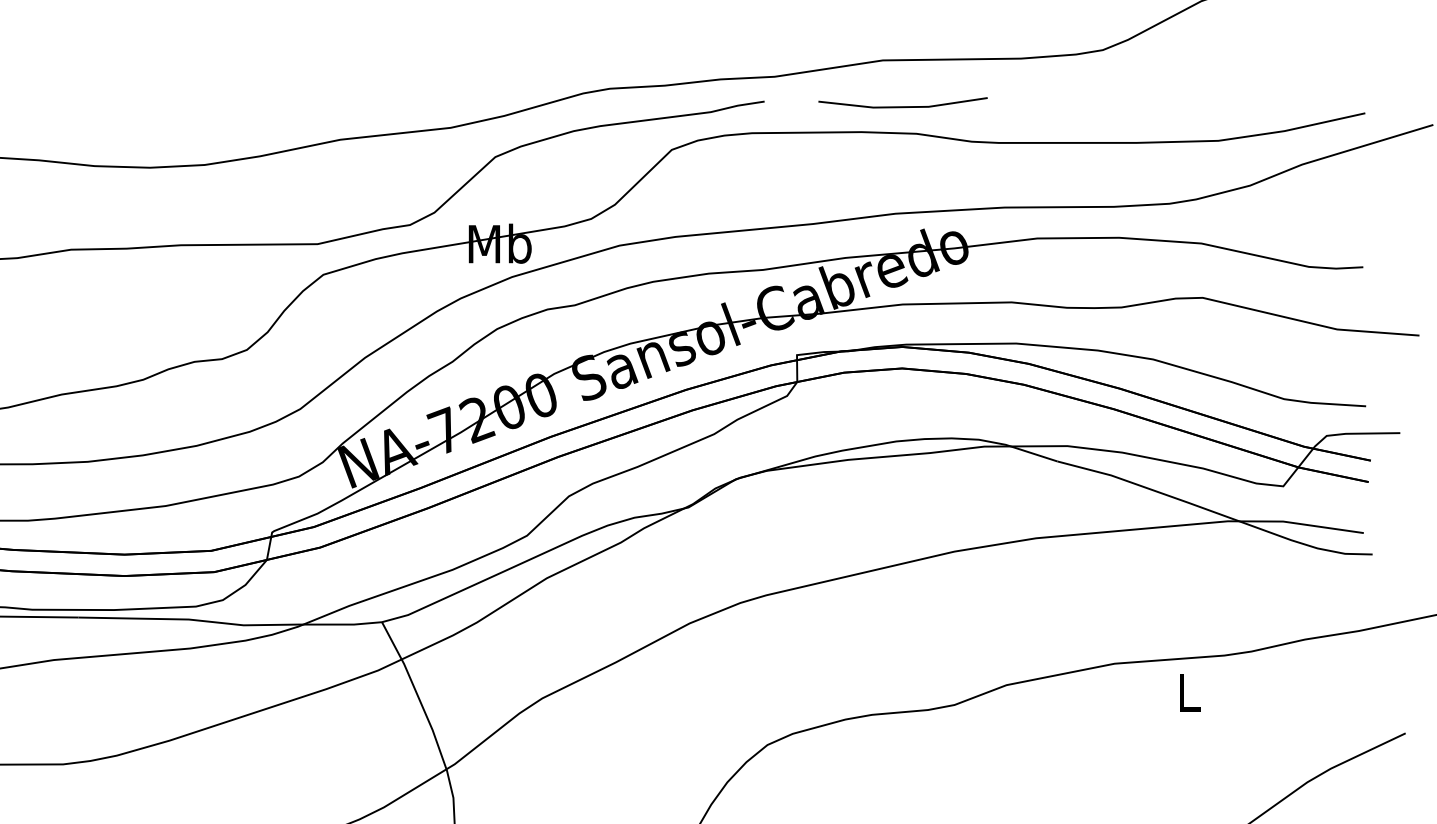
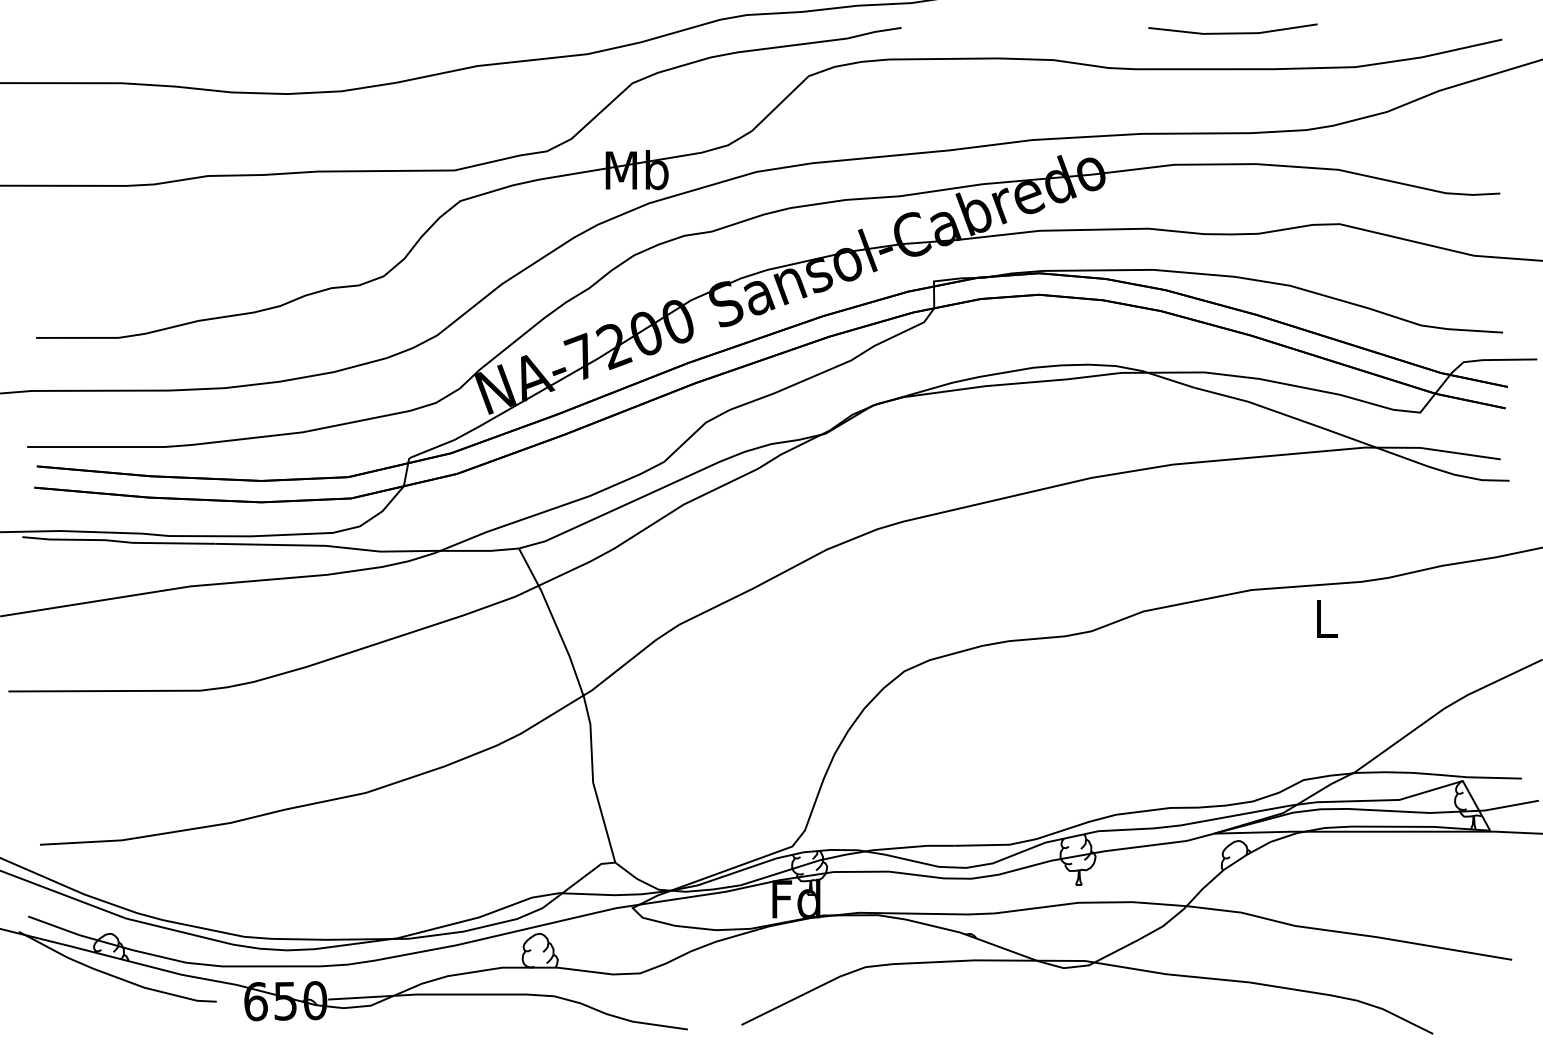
line: (902, 106) -> (1232, 32), moved

